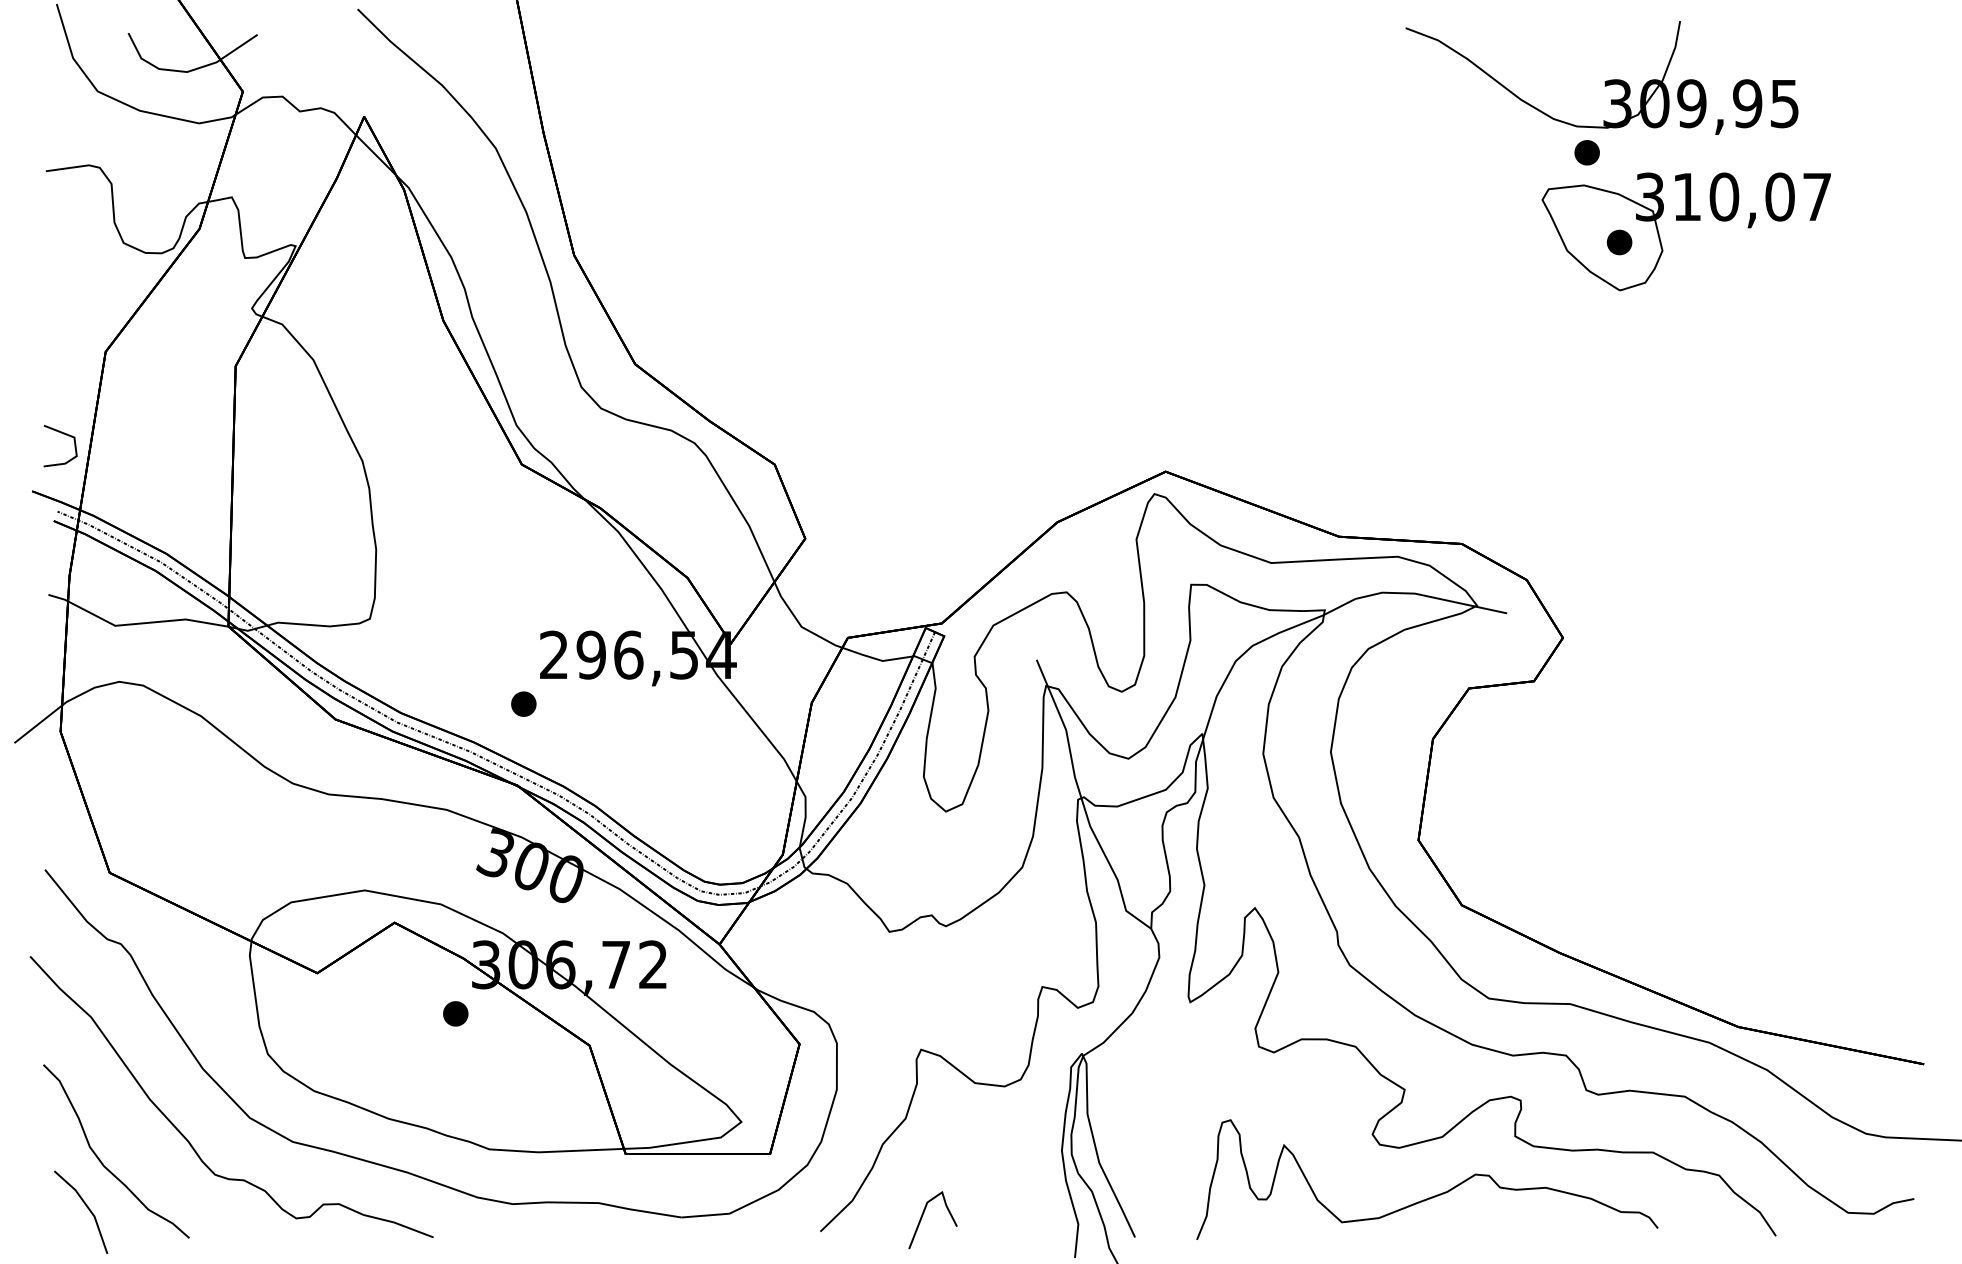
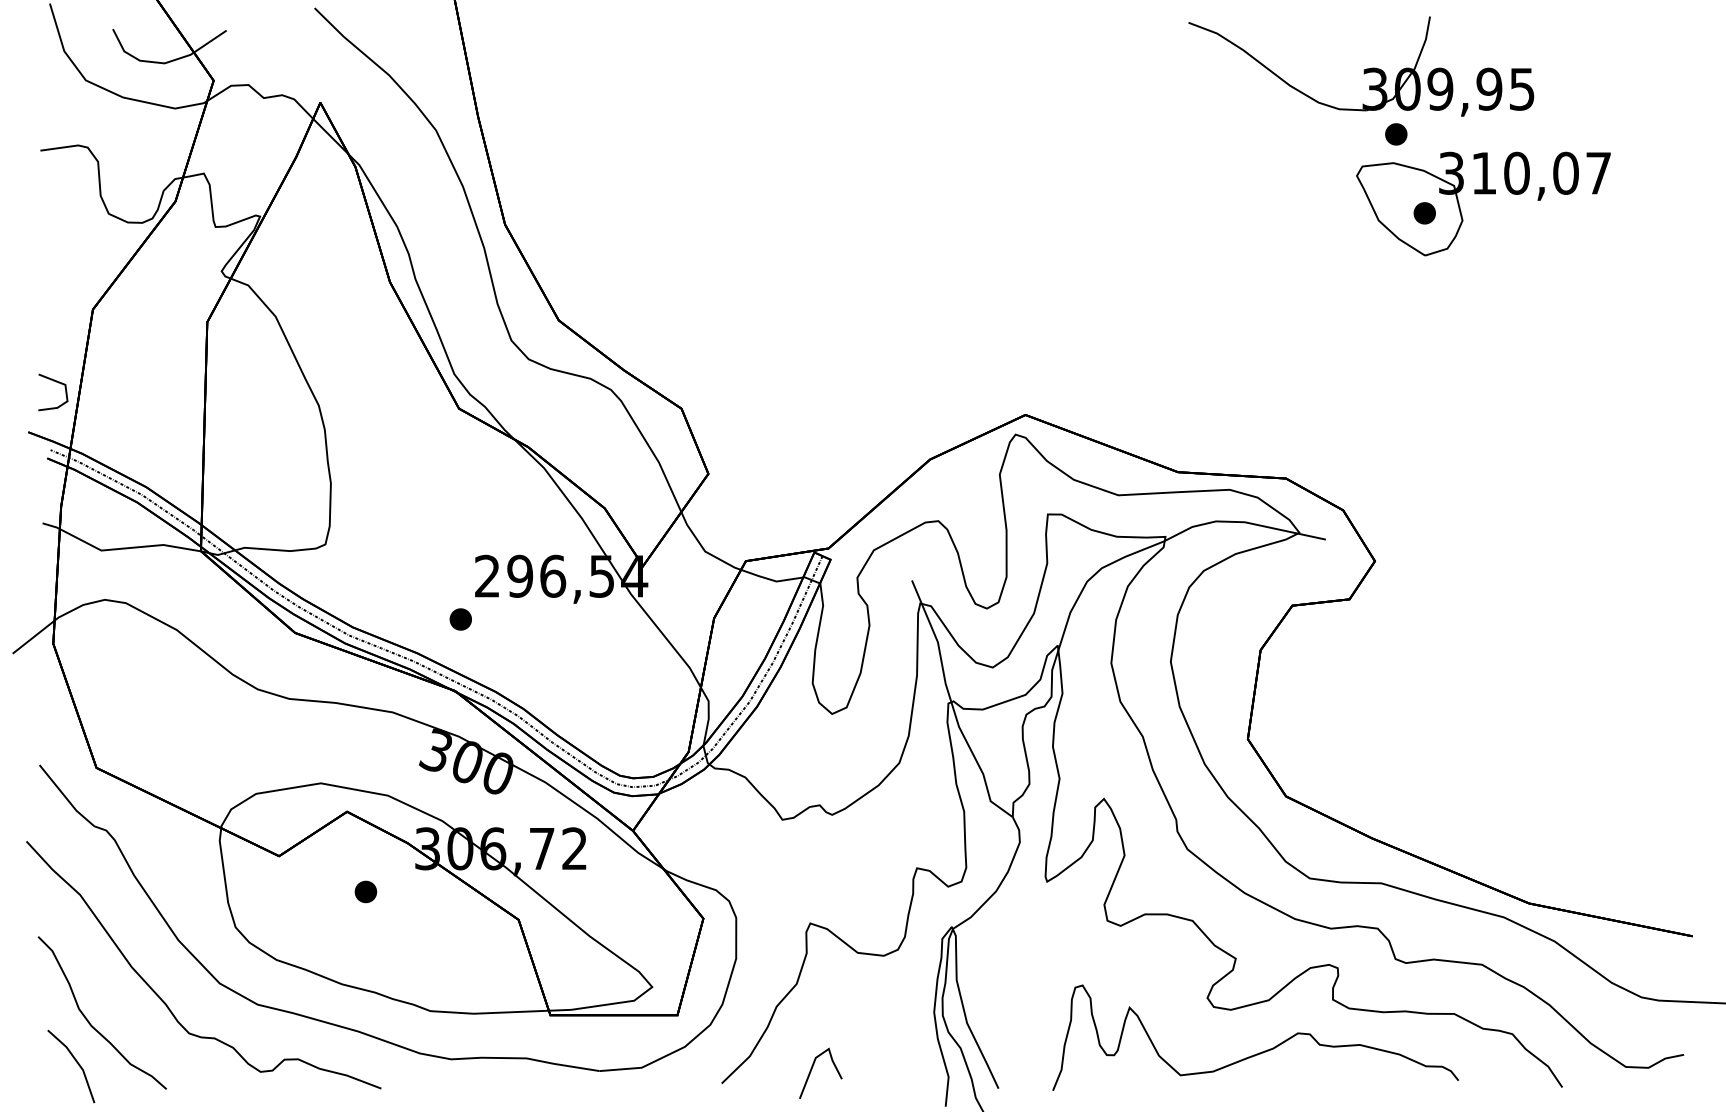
part: (1602, 77) -> (1361, 66), moved
part: (455, 1013) -> (365, 891), moved

